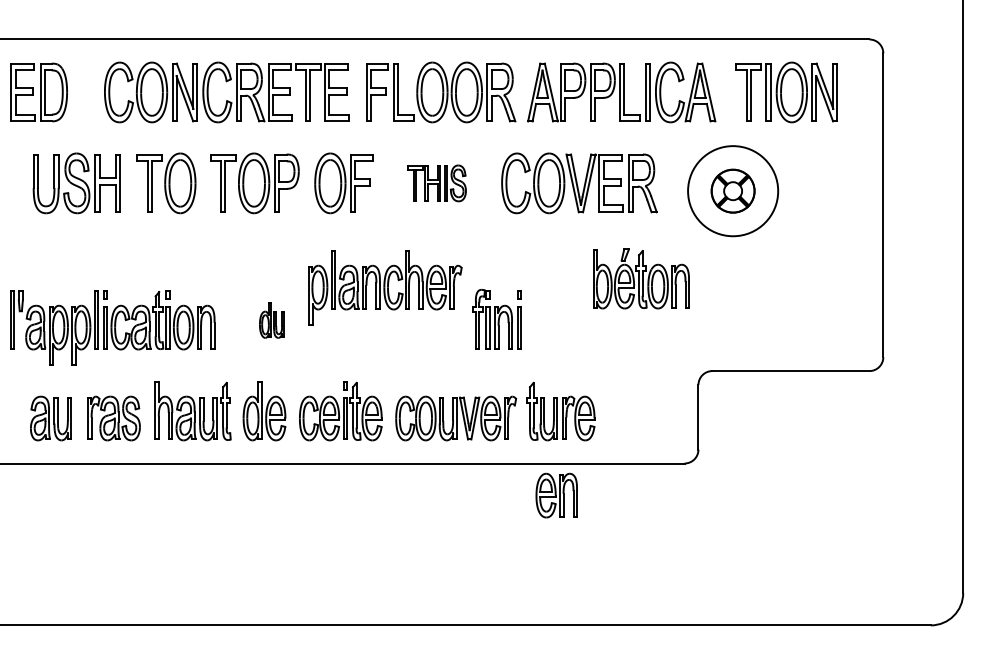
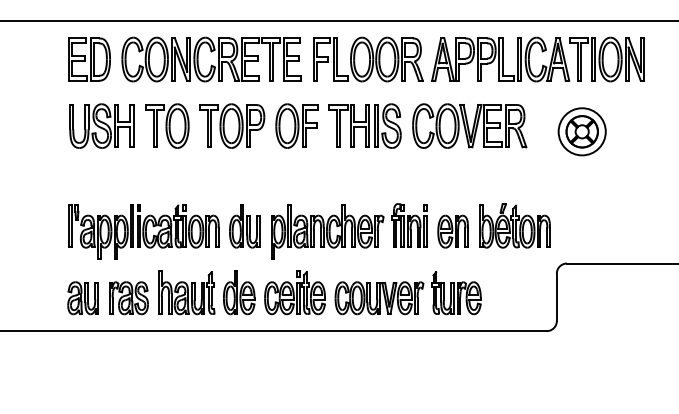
part: (38, 92) -> (89, 59), moved
part: (786, 92) -> (606, 59), moved
part: (436, 183) -> (365, 126), size x1.67
circle: (732, 191) -> (581, 132), size x0.71
part: (641, 278) -> (515, 225), moved
part: (385, 287) -> (327, 231), moved
part: (271, 320) -> (244, 226), size x1.67
part: (112, 327) -> (144, 231), moved
part: (556, 495) -> (452, 231), moved

